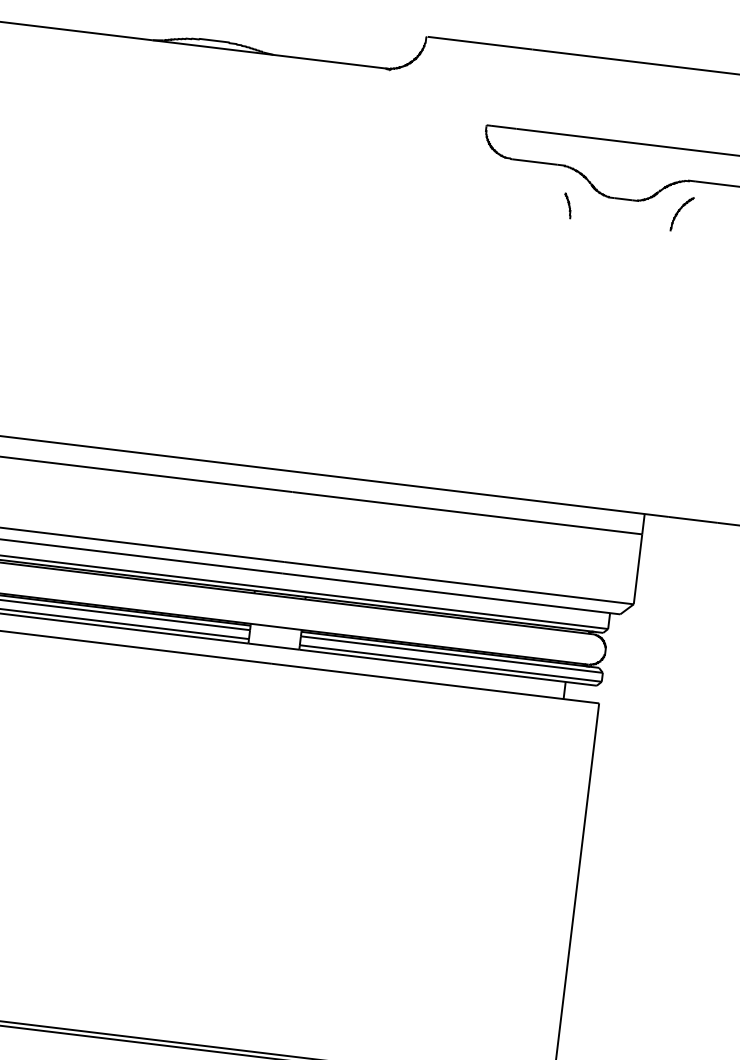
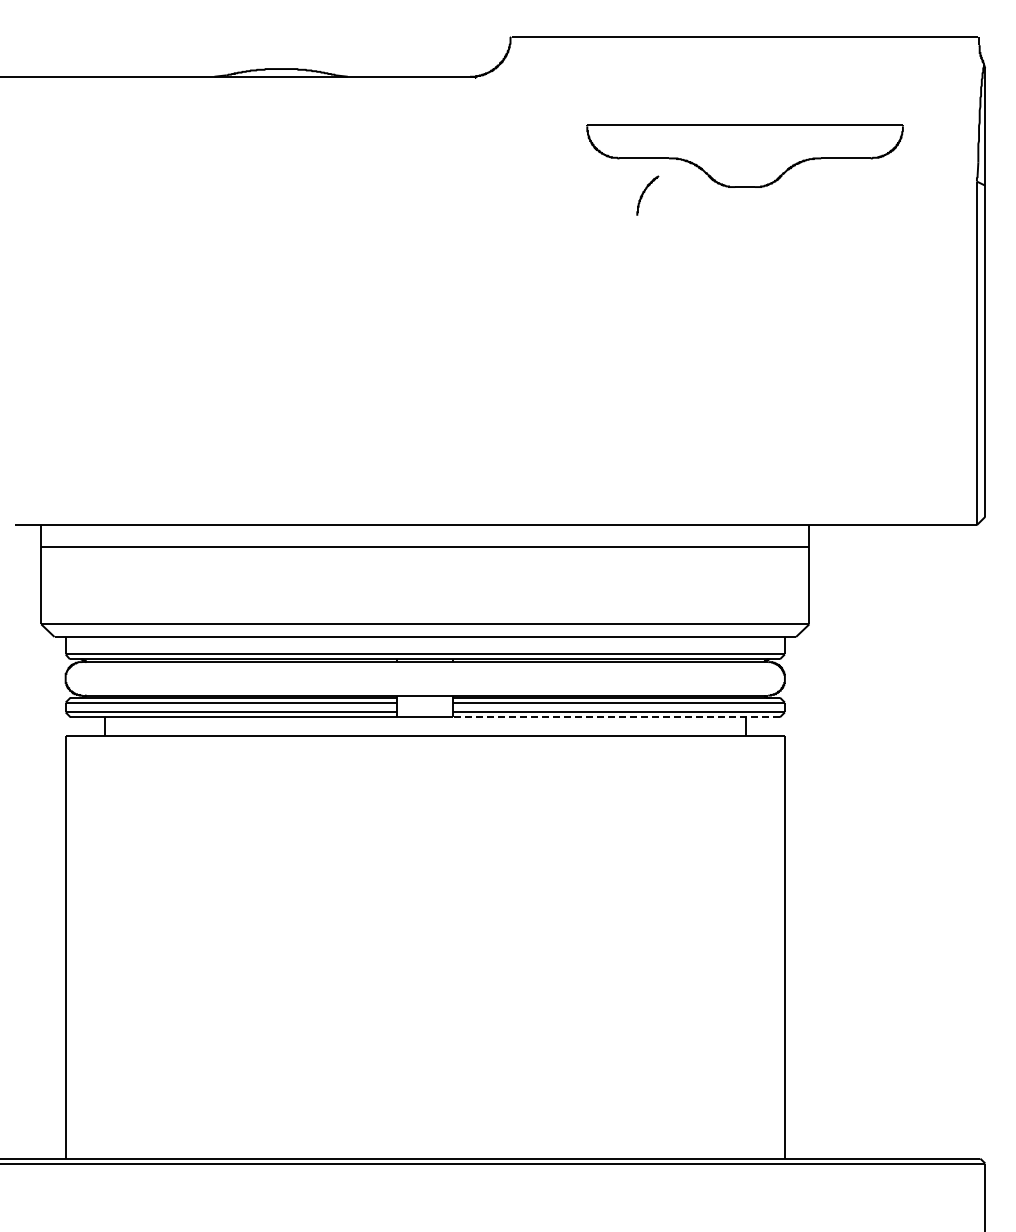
curve: (568, 205) -> (686, 201), removed
curve: (680, 211) -> (645, 192), moved
line: (447, 667) -> (616, 717), solid -> dashed

